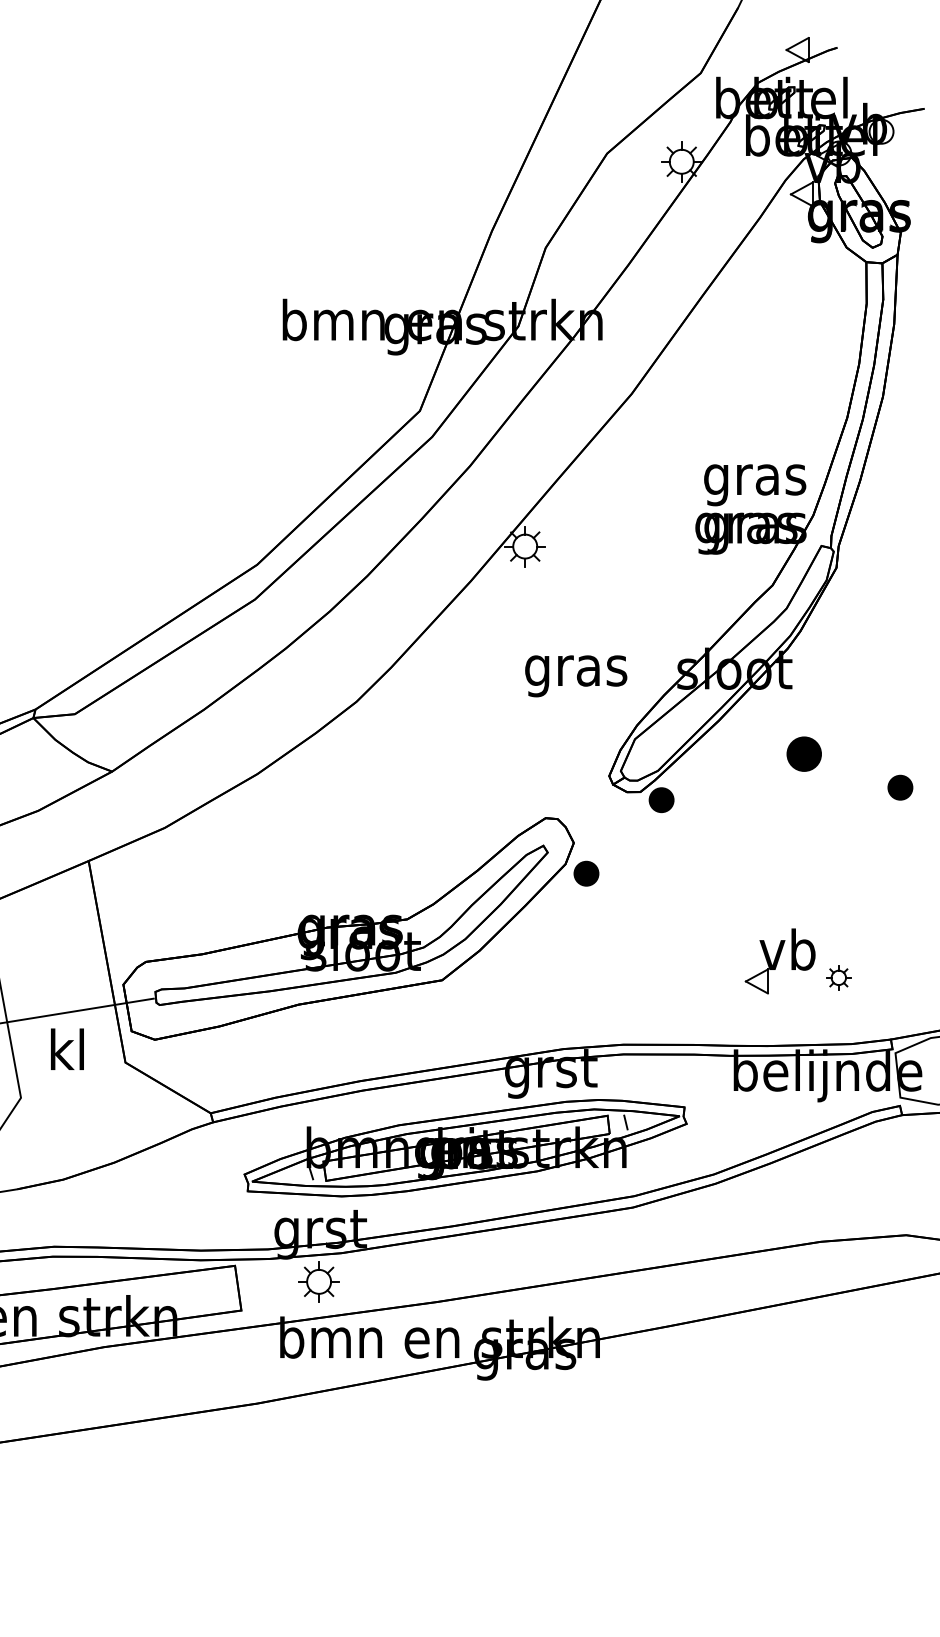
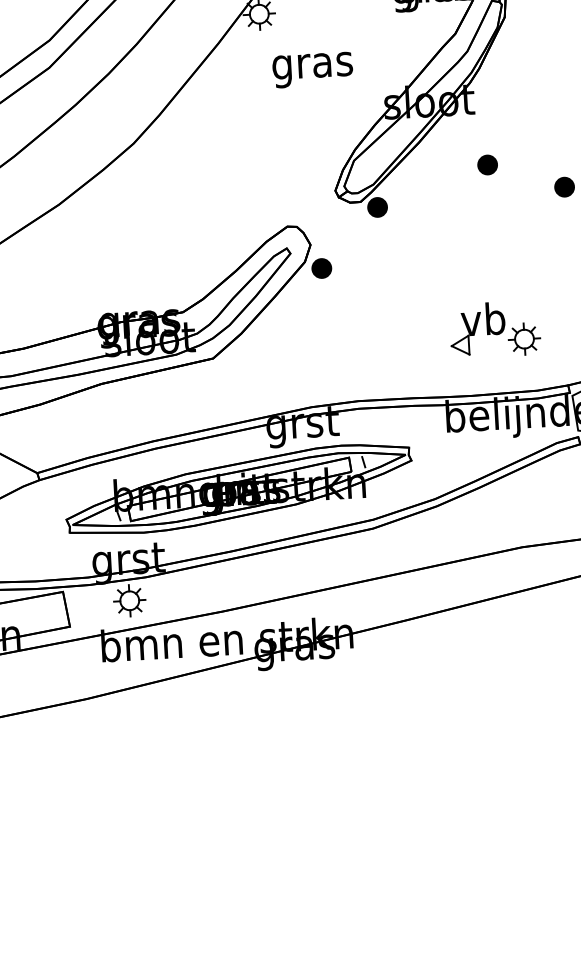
text: (576, 676) -> (313, 70), moved
part: (804, 753) -> (487, 164), size x0.71
part: (838, 977) -> (524, 338), size x1.67

